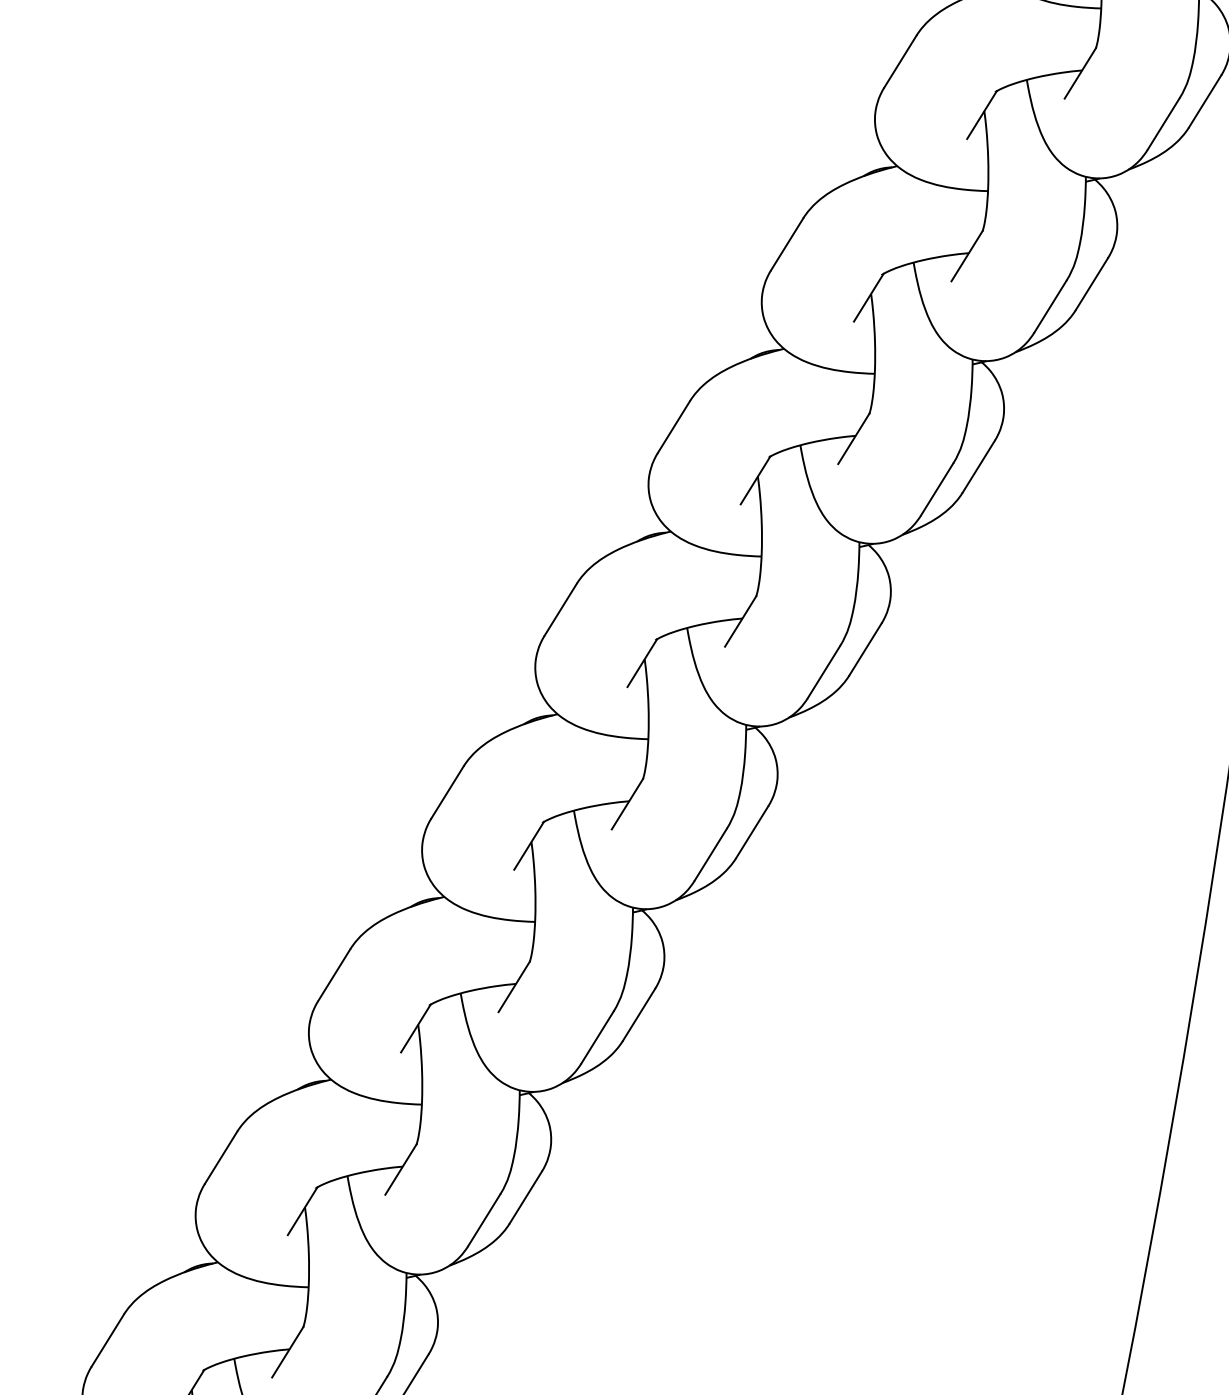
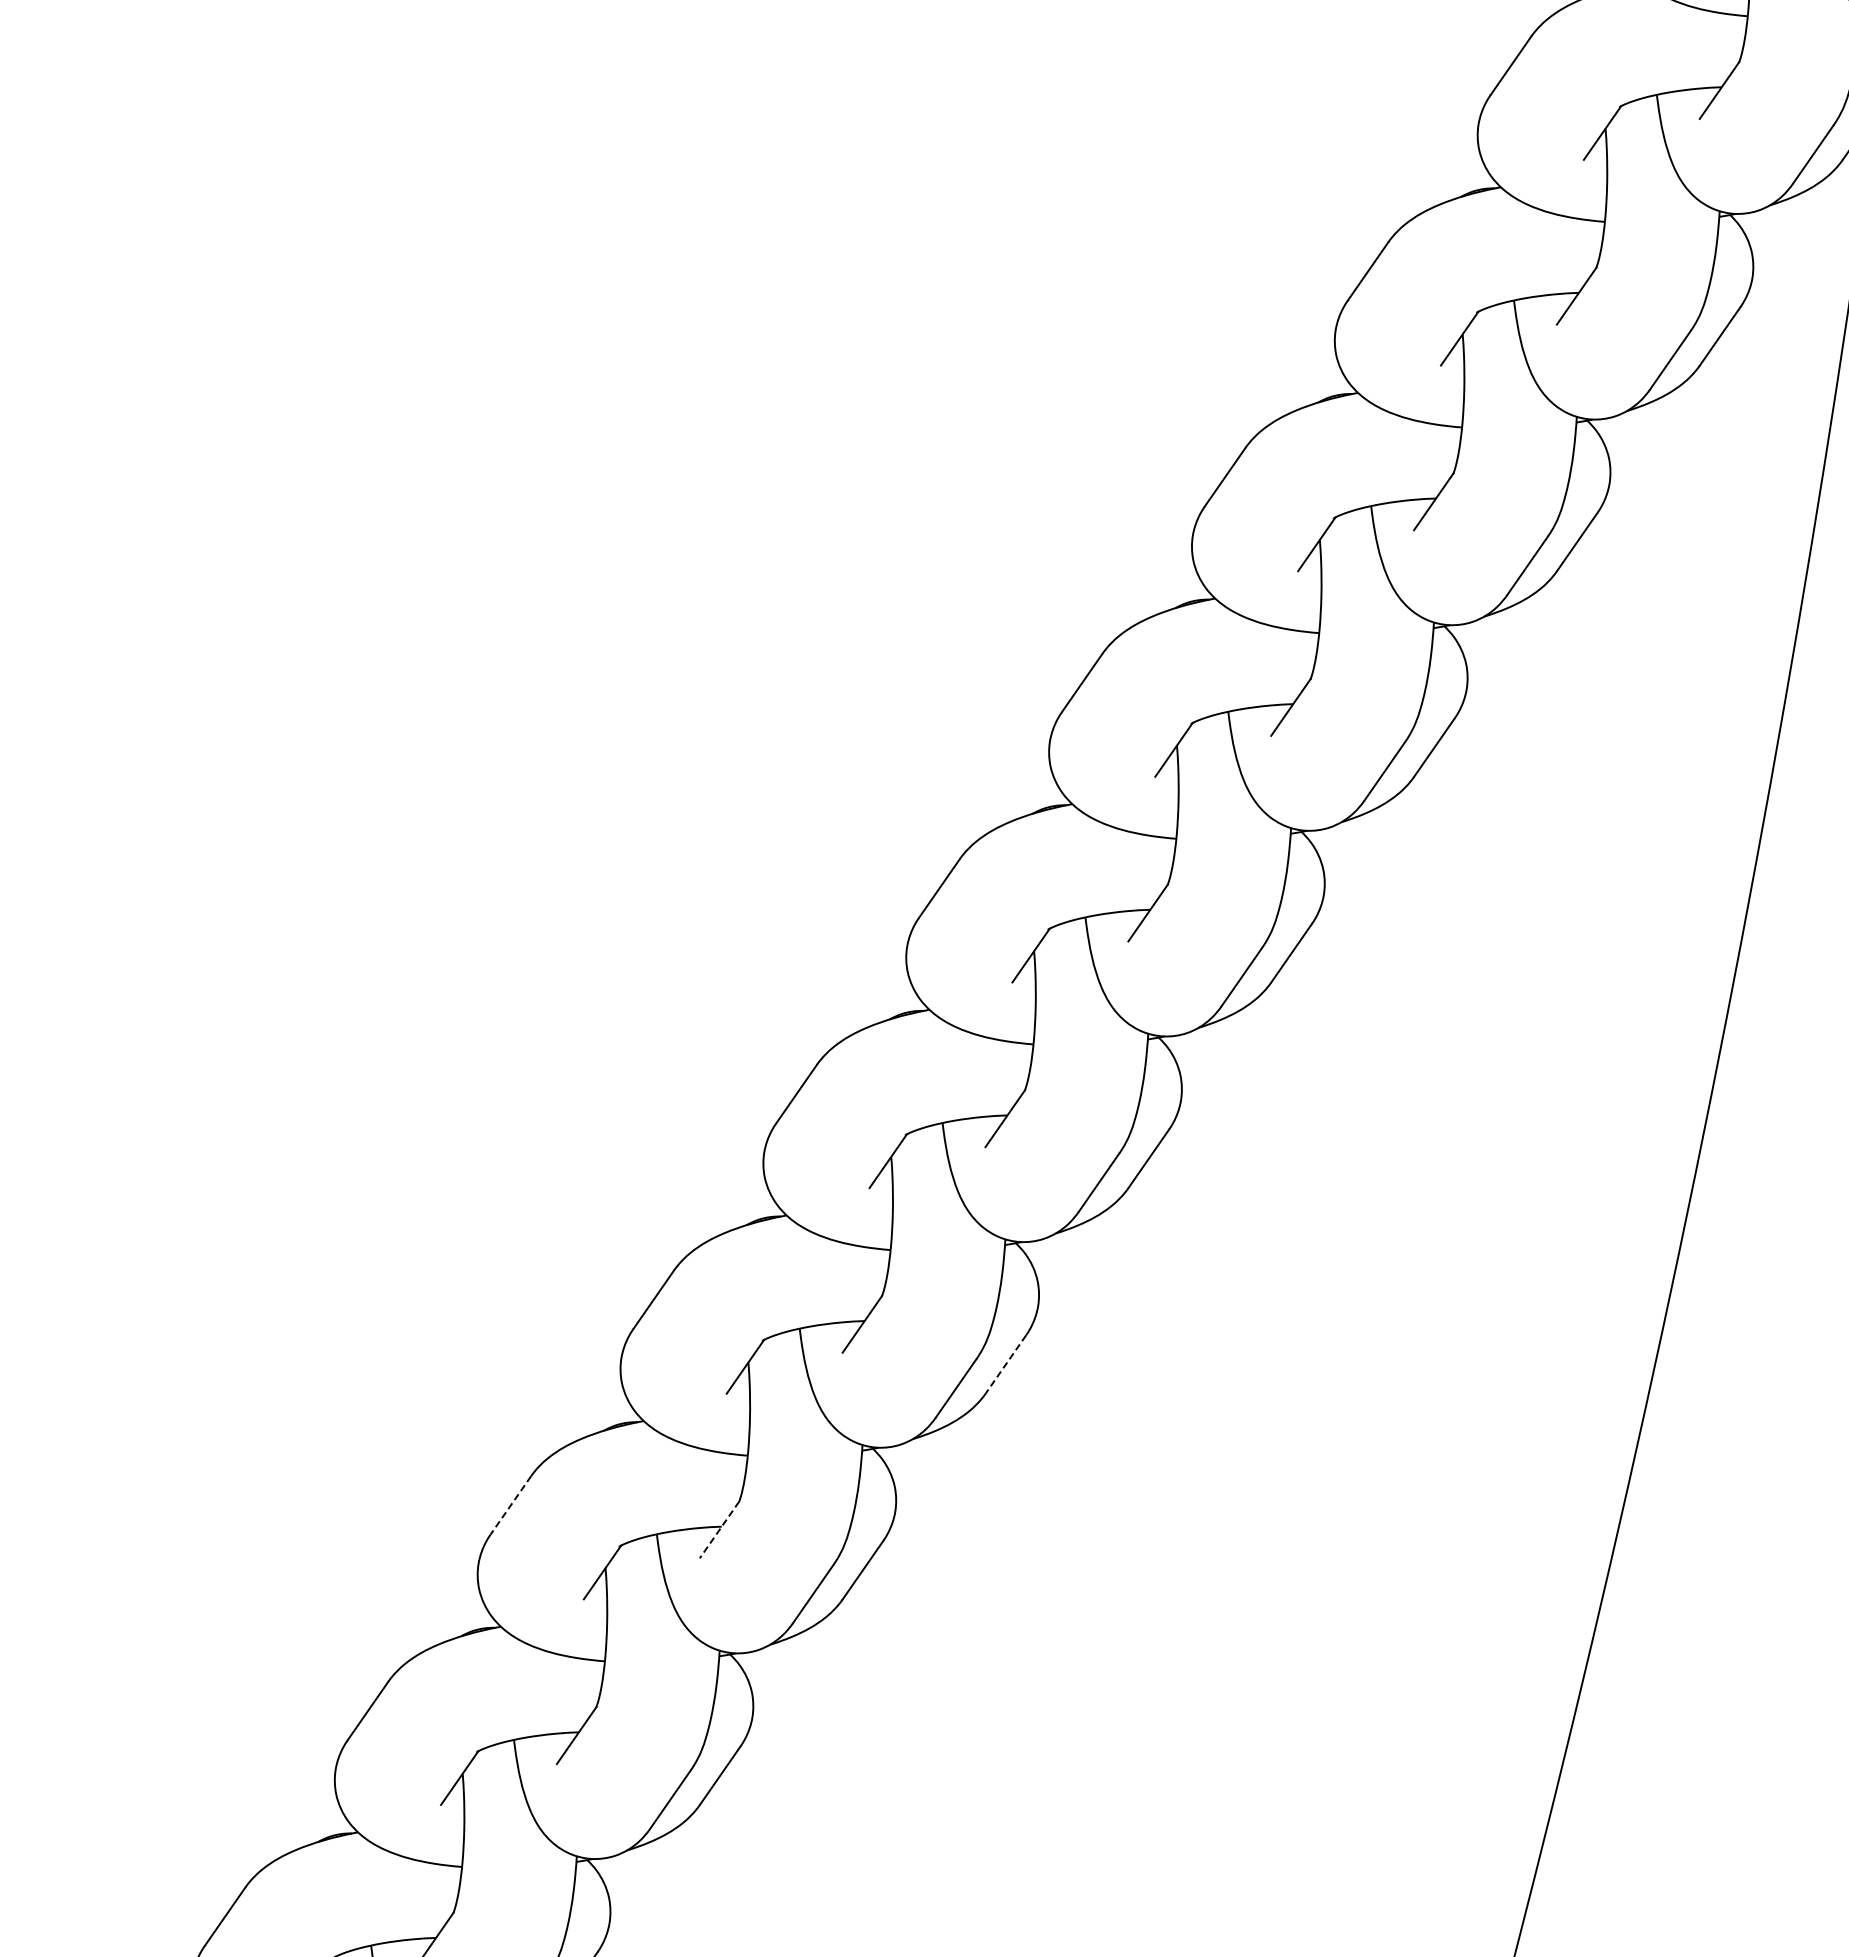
line: (638, 1014) -> (1005, 1364), solid -> dashed
line: (220, 1157) -> (510, 1505), solid -> dashed
line: (401, 1170) -> (719, 1530), solid -> dashed

